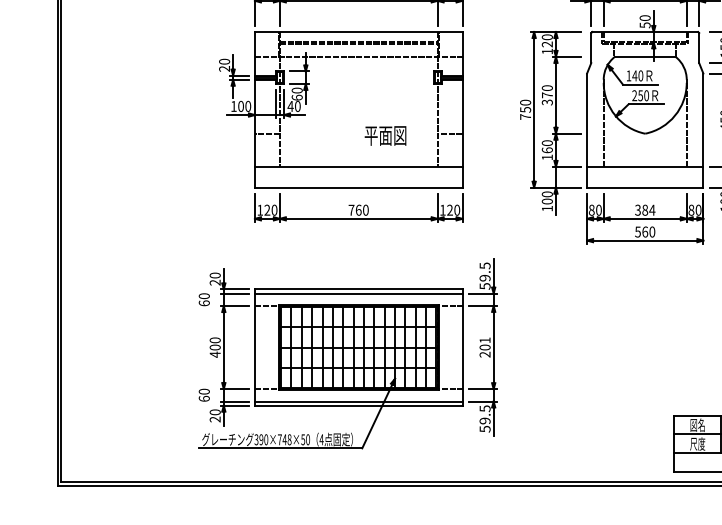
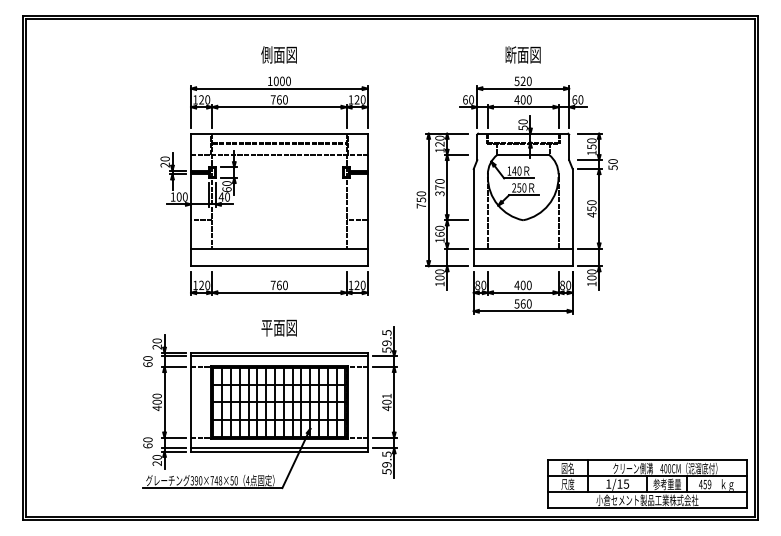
text: (384, 135) -> (278, 327), moved
text: (644, 210) -> (522, 285), 384 -> 400
text: (484, 354) -> (386, 408), 201 -> 401

